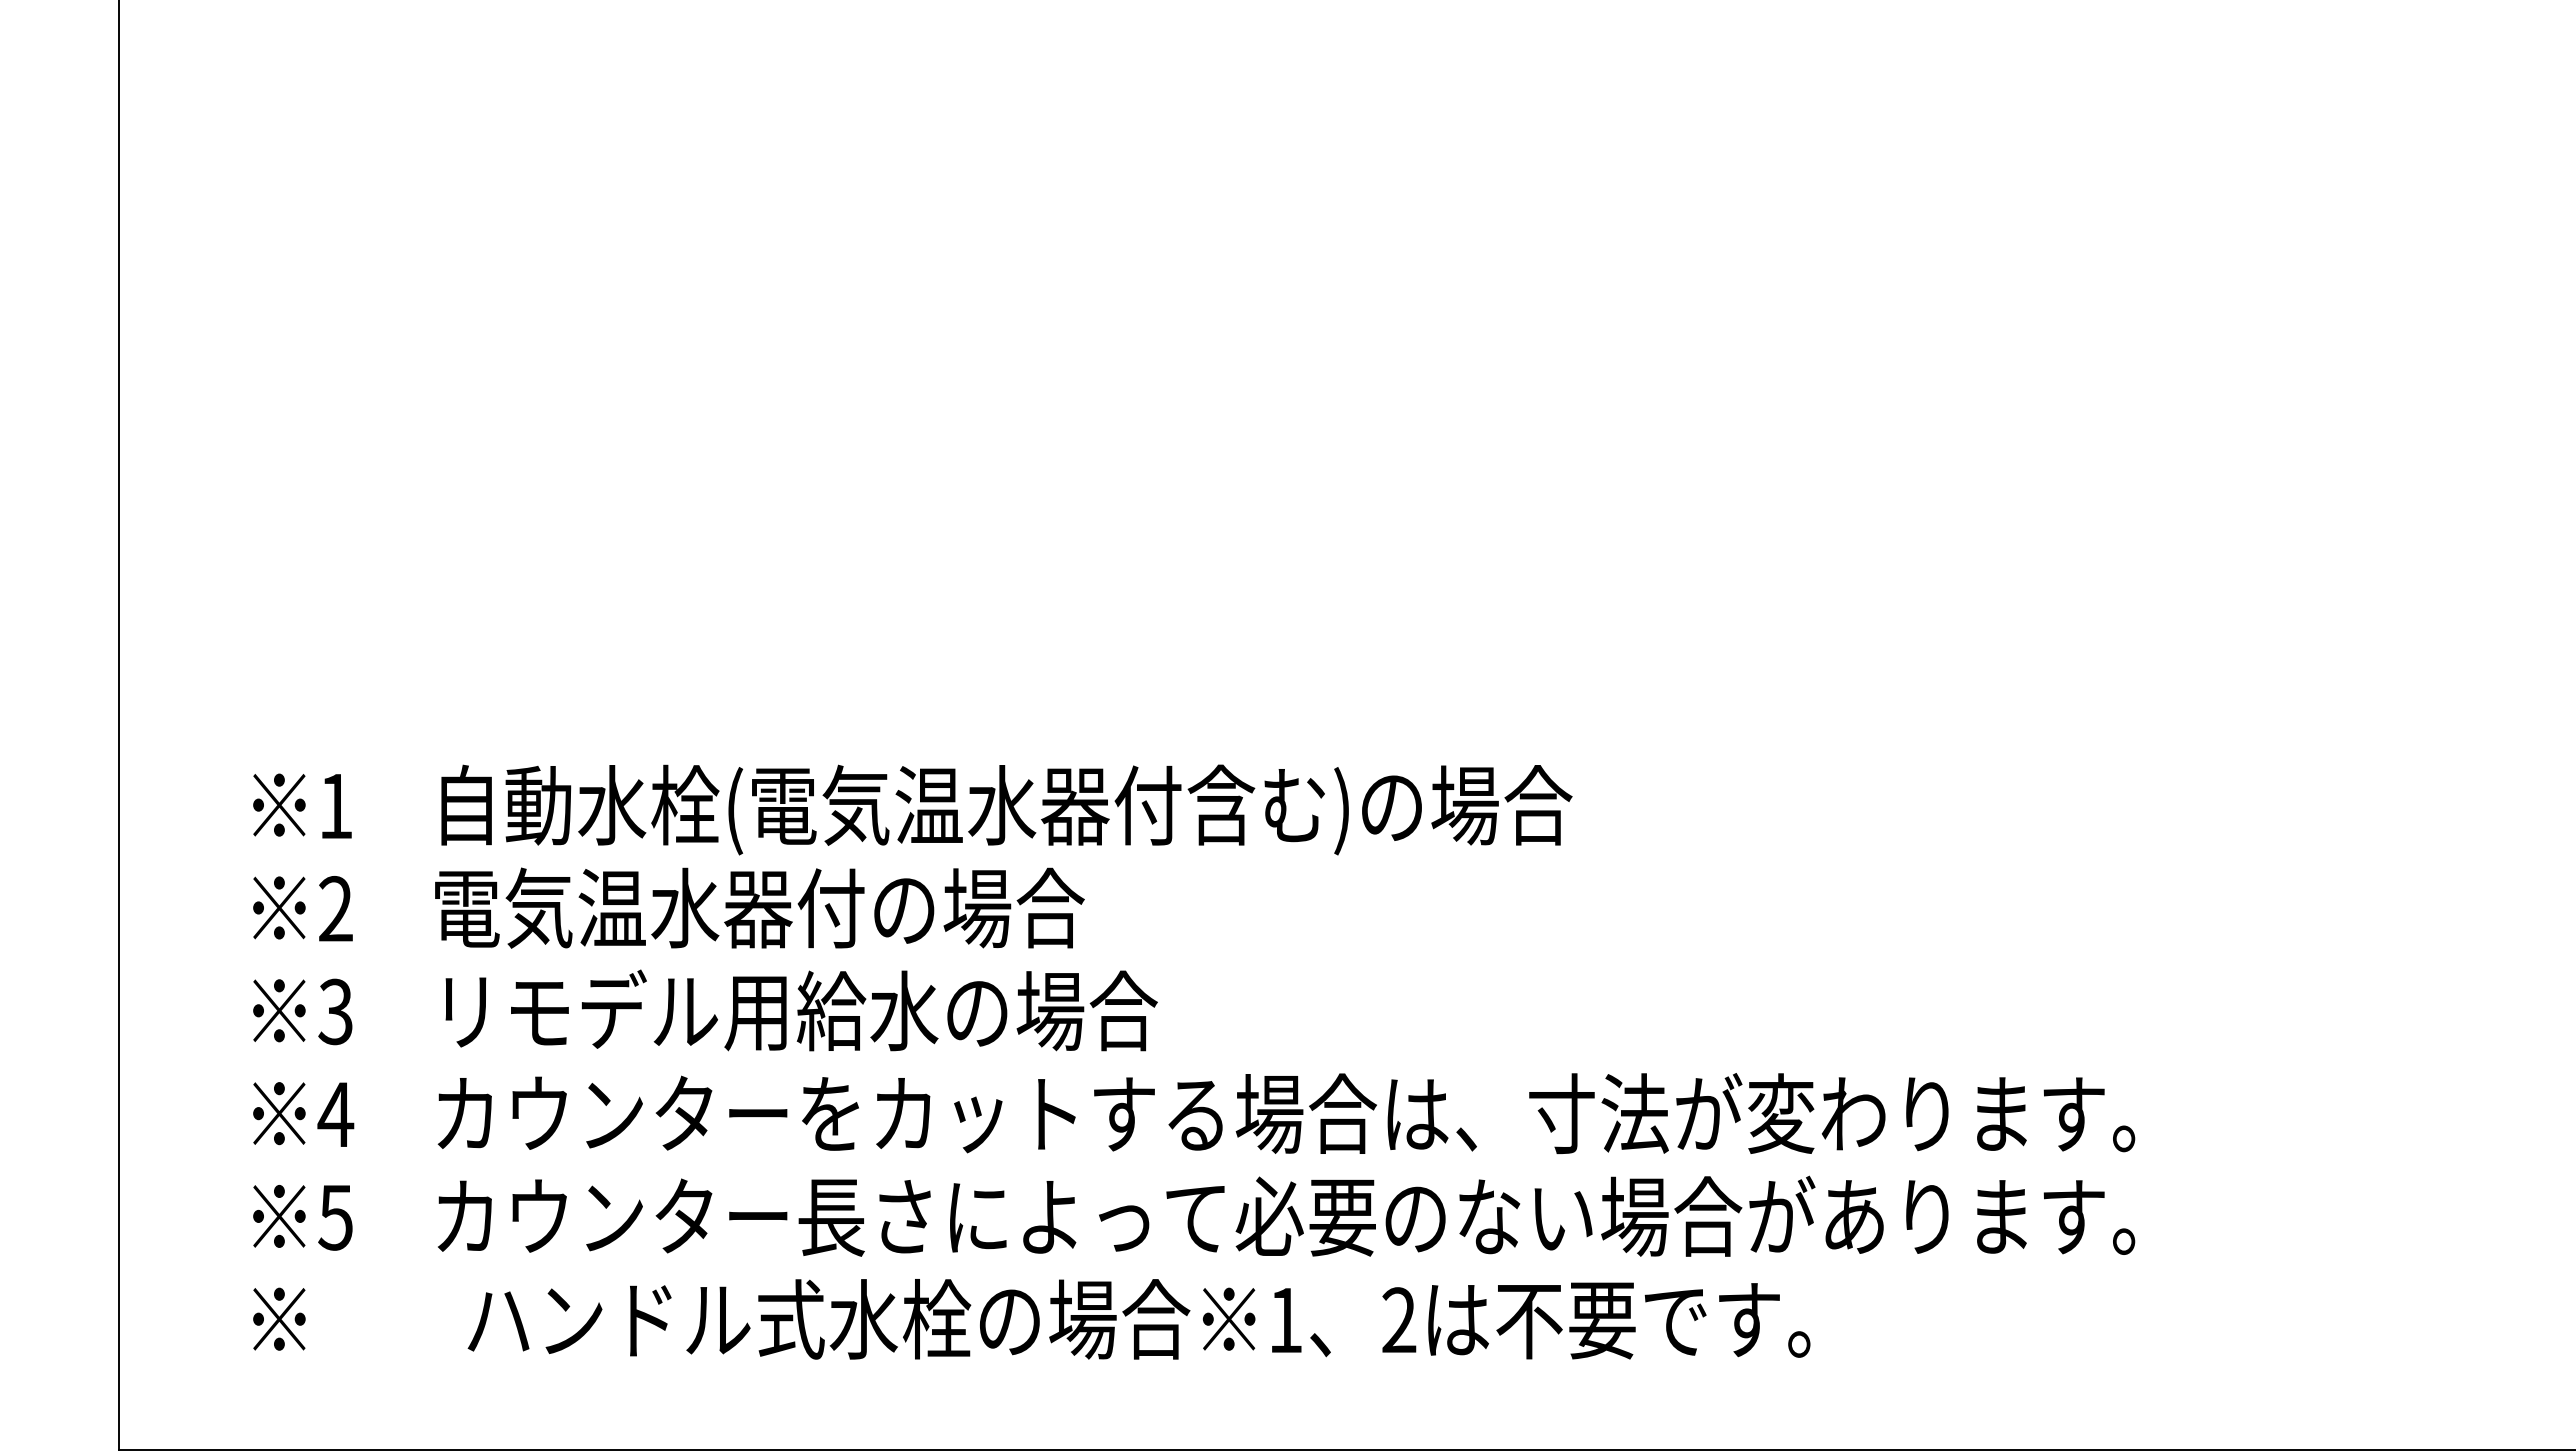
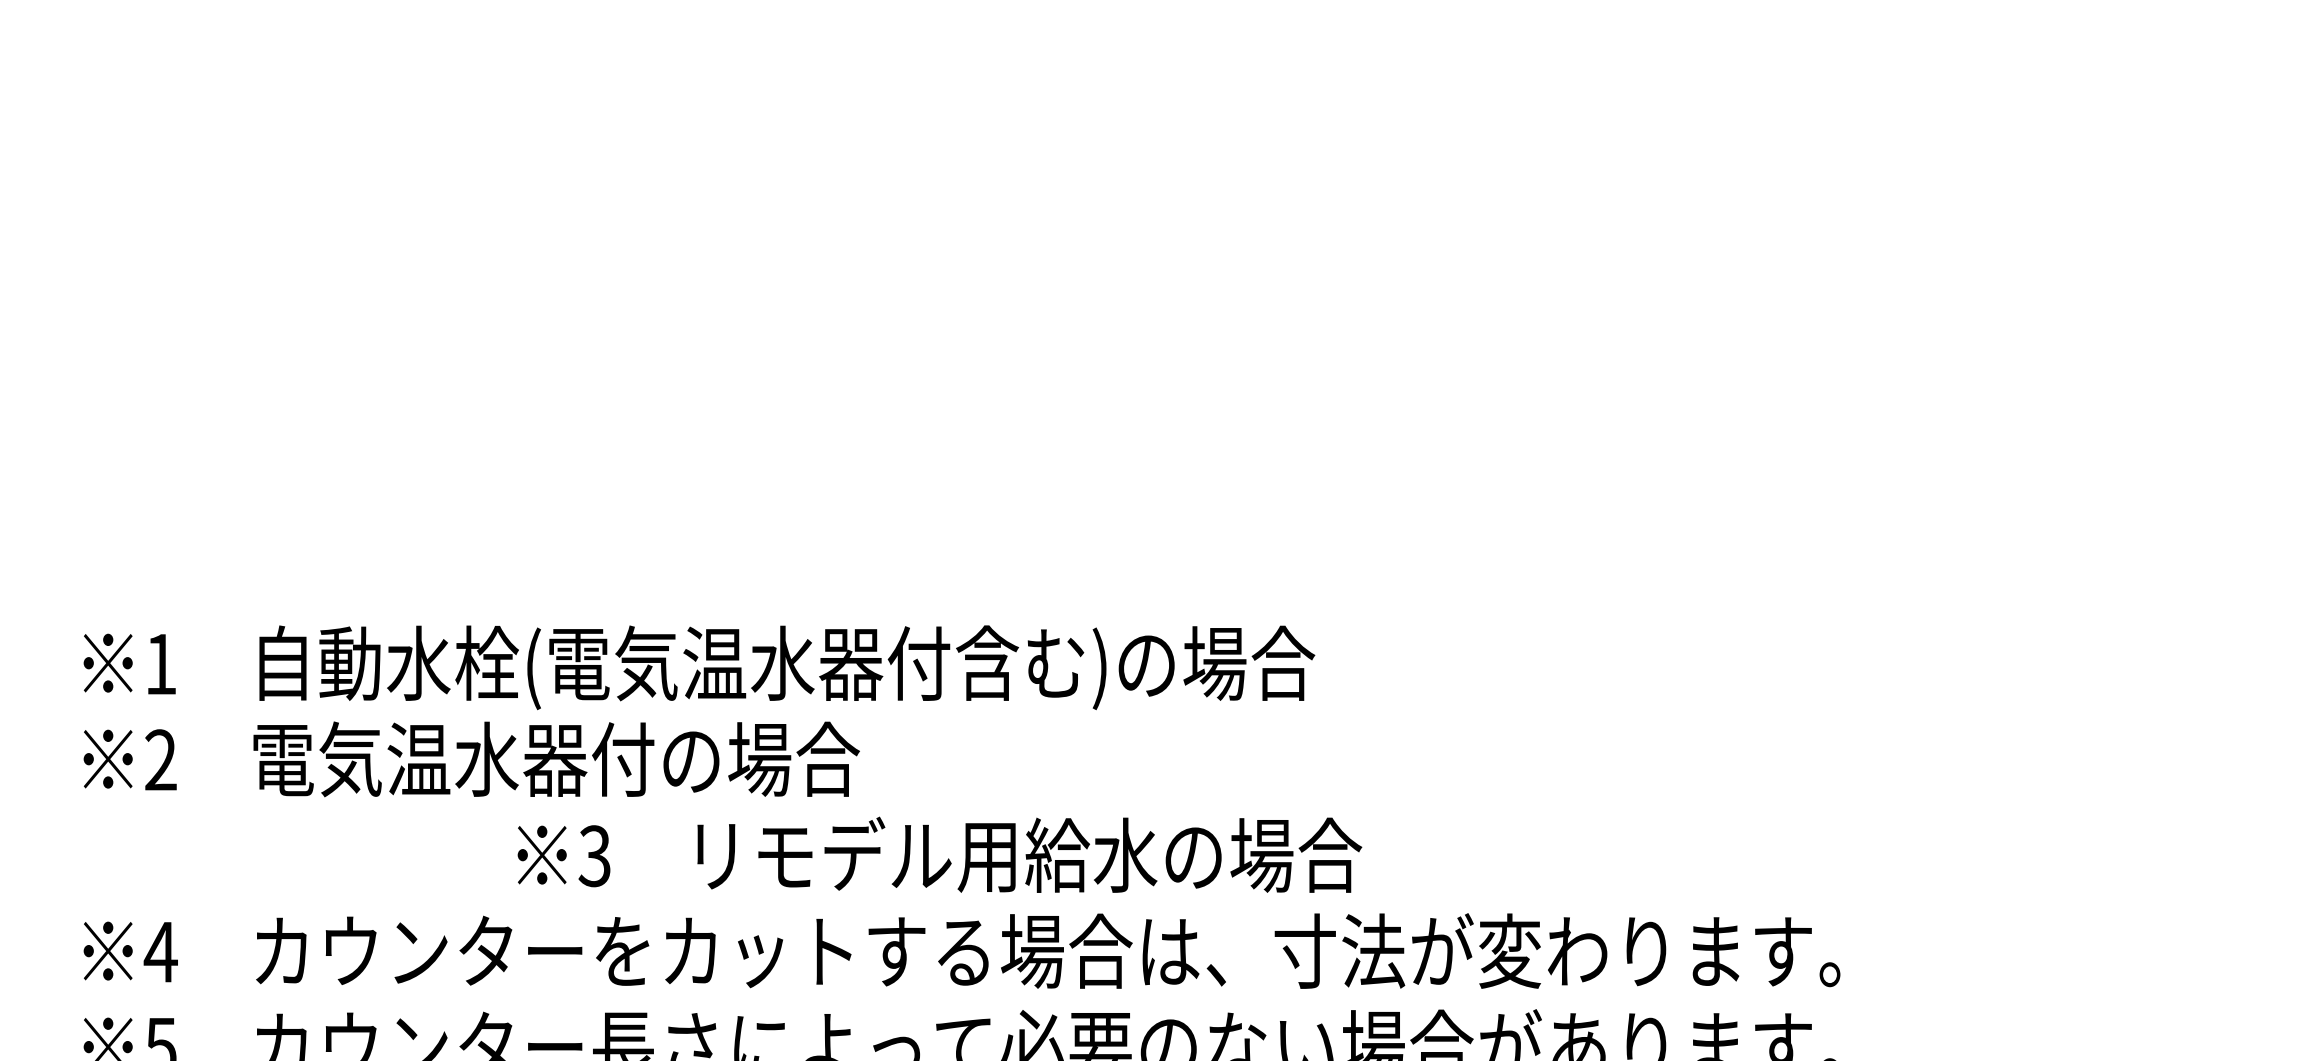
text: (705, 1010) -> (939, 854), moved

